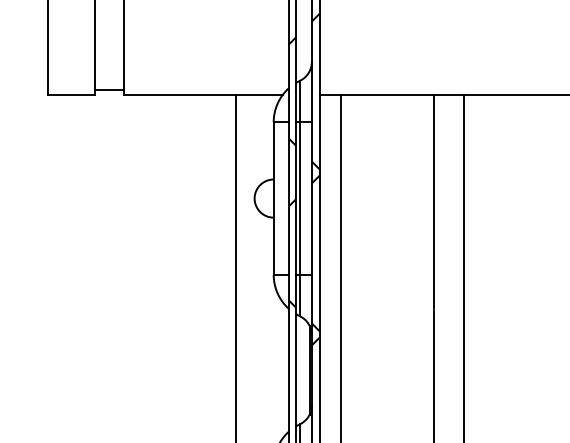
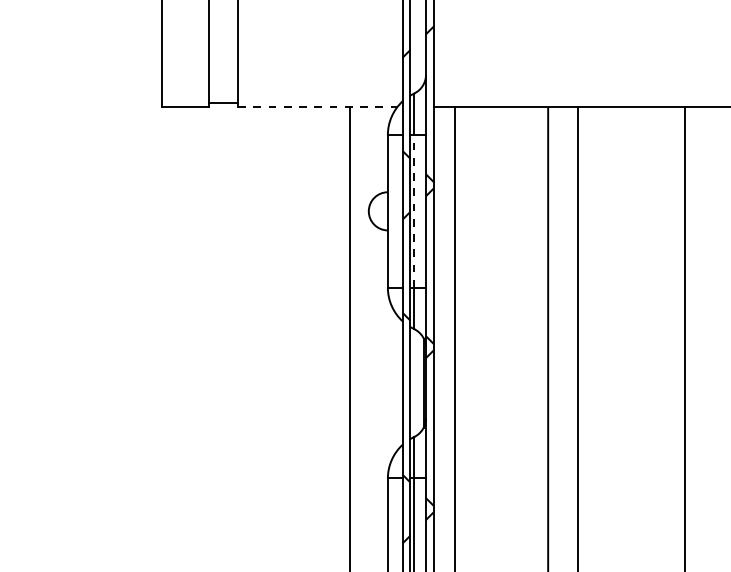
line: (203, 94) -> (317, 107), solid -> dashed
line: (300, 197) -> (414, 210), solid -> dashed

